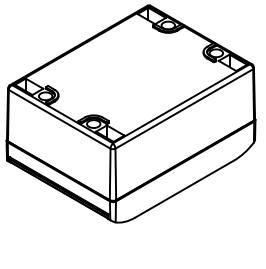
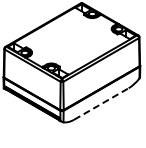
line: (184, 188) -> (101, 103), solid -> dashed

